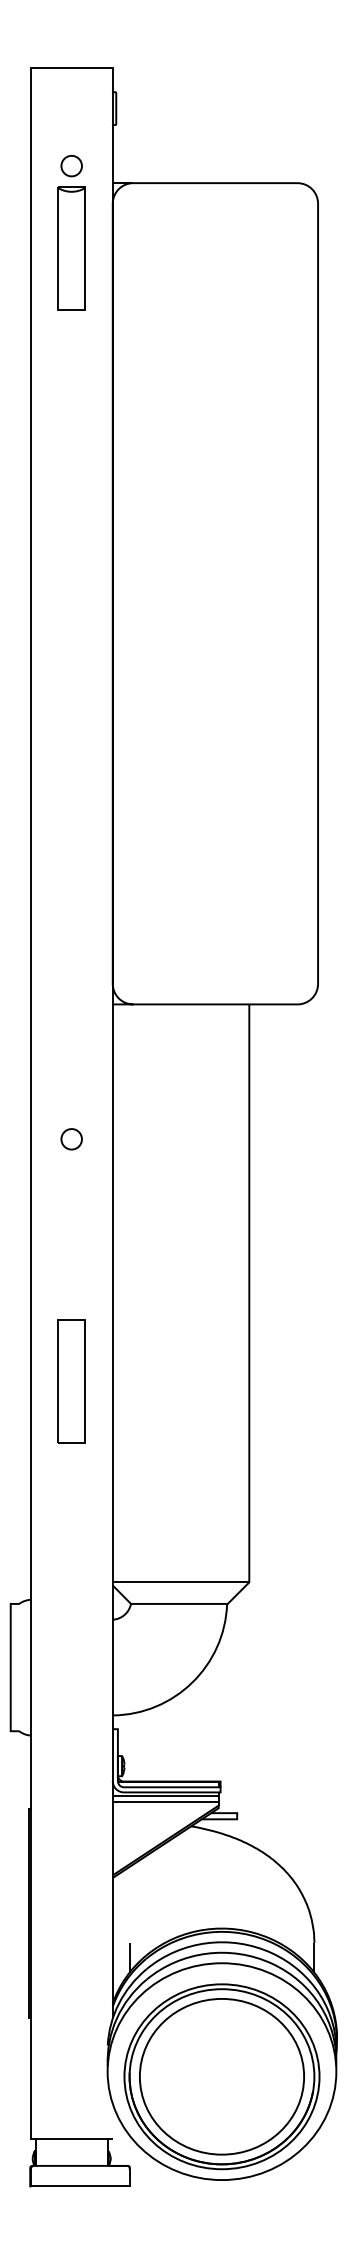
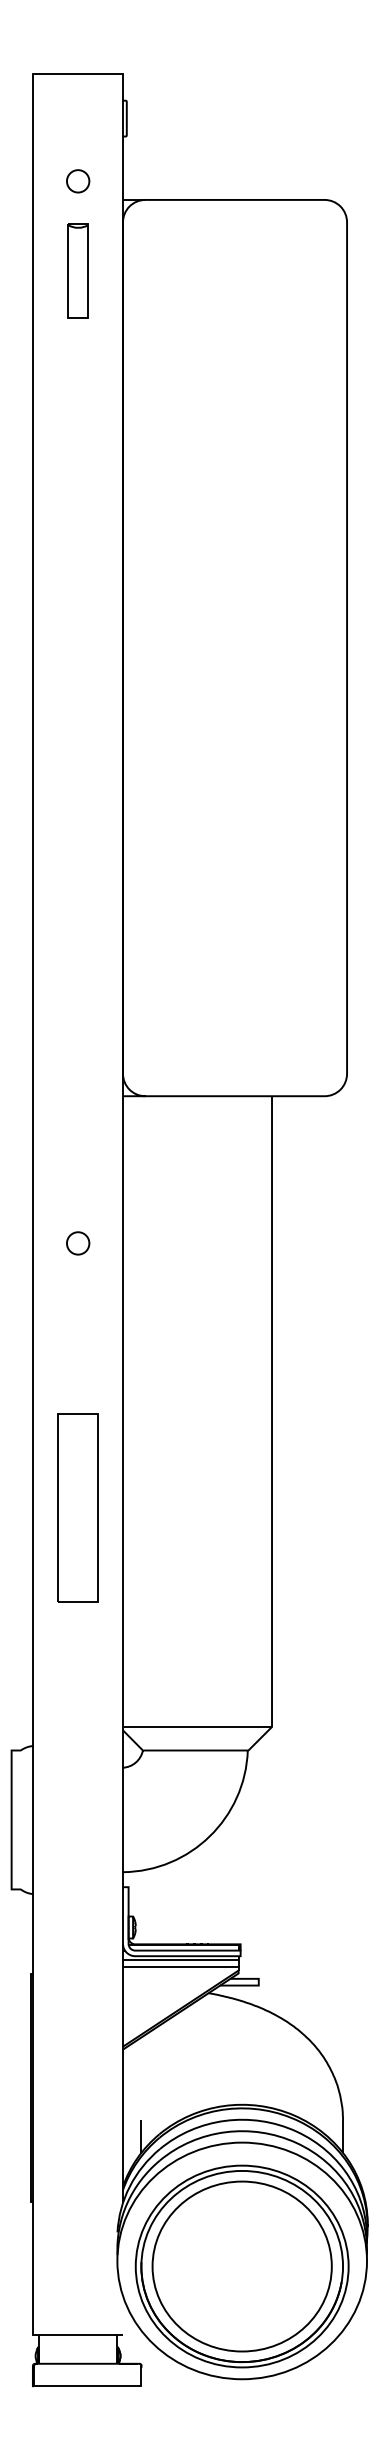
part: (71, 247) -> (78, 270), size x0.7
part: (71, 1381) -> (78, 1507), size x1.4

